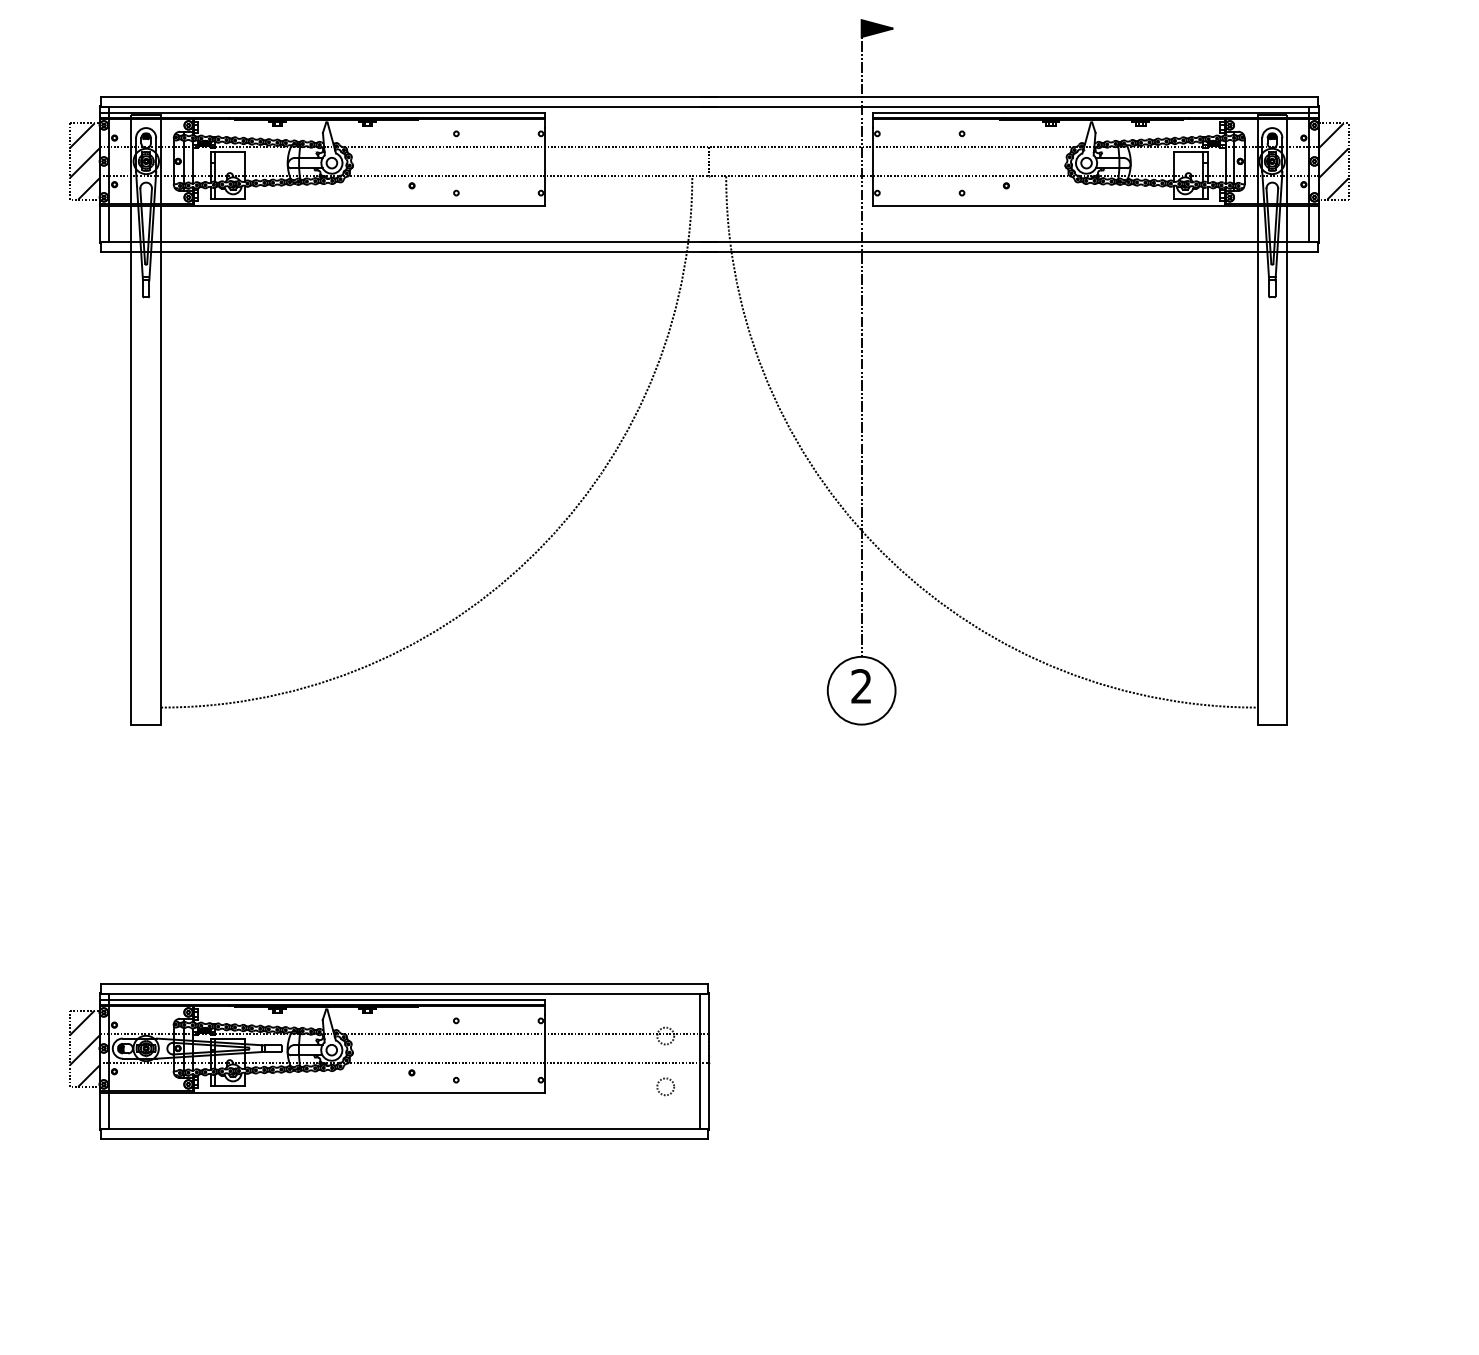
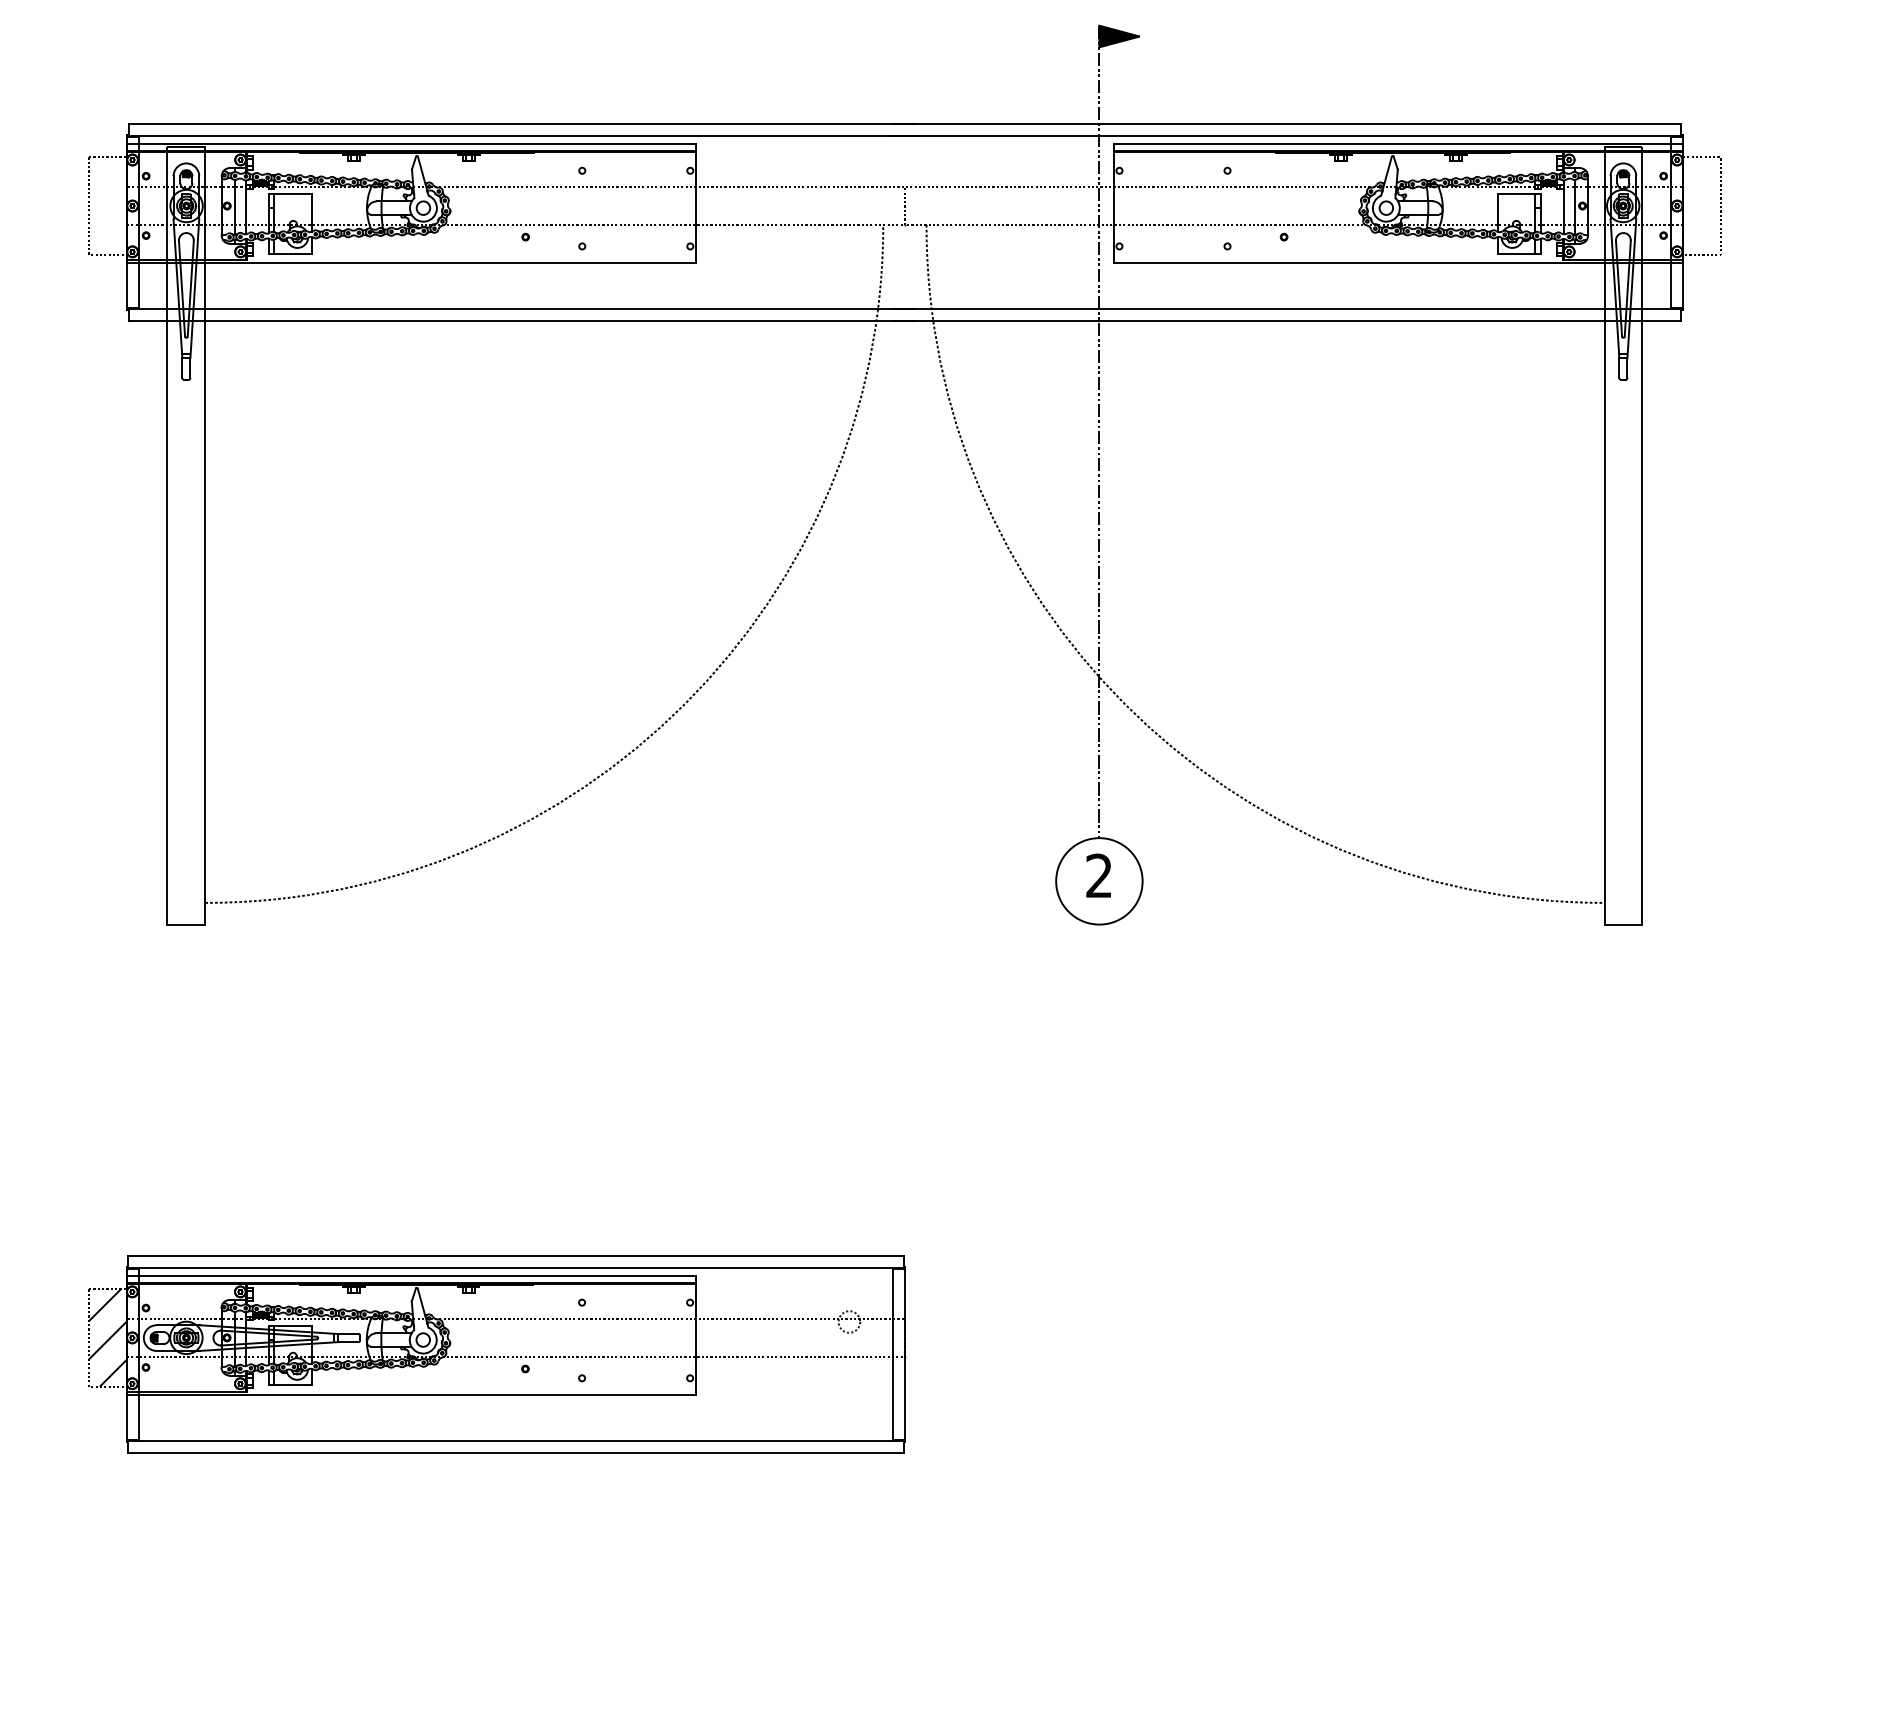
hatch: (84, 161) -> (107, 205), removed
hatch: (1333, 161) -> (1701, 205), removed
circle: (665, 1086) -> (849, 1386), removed

